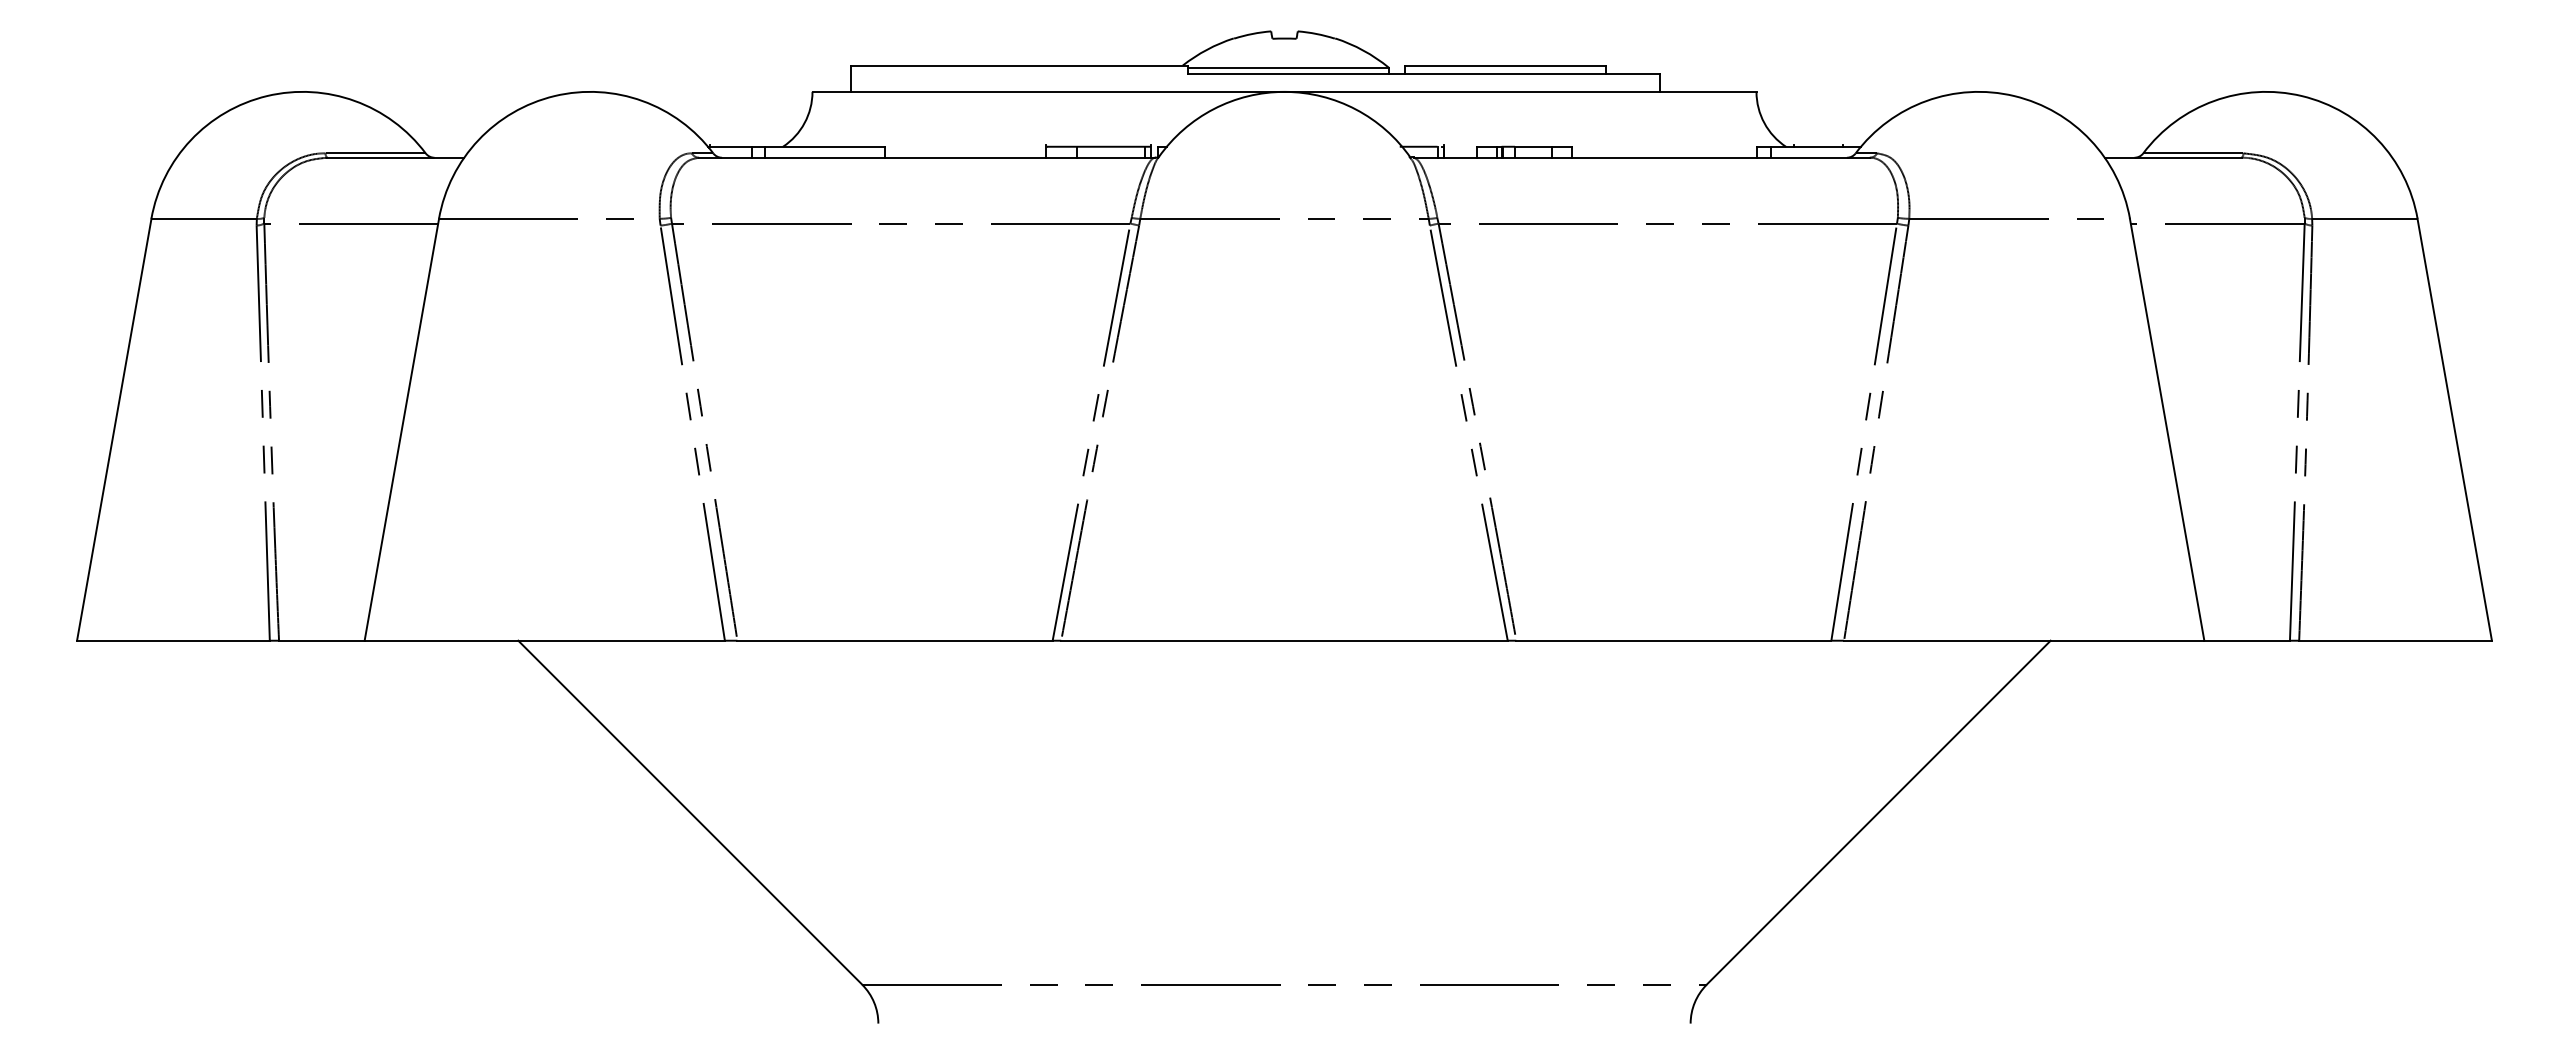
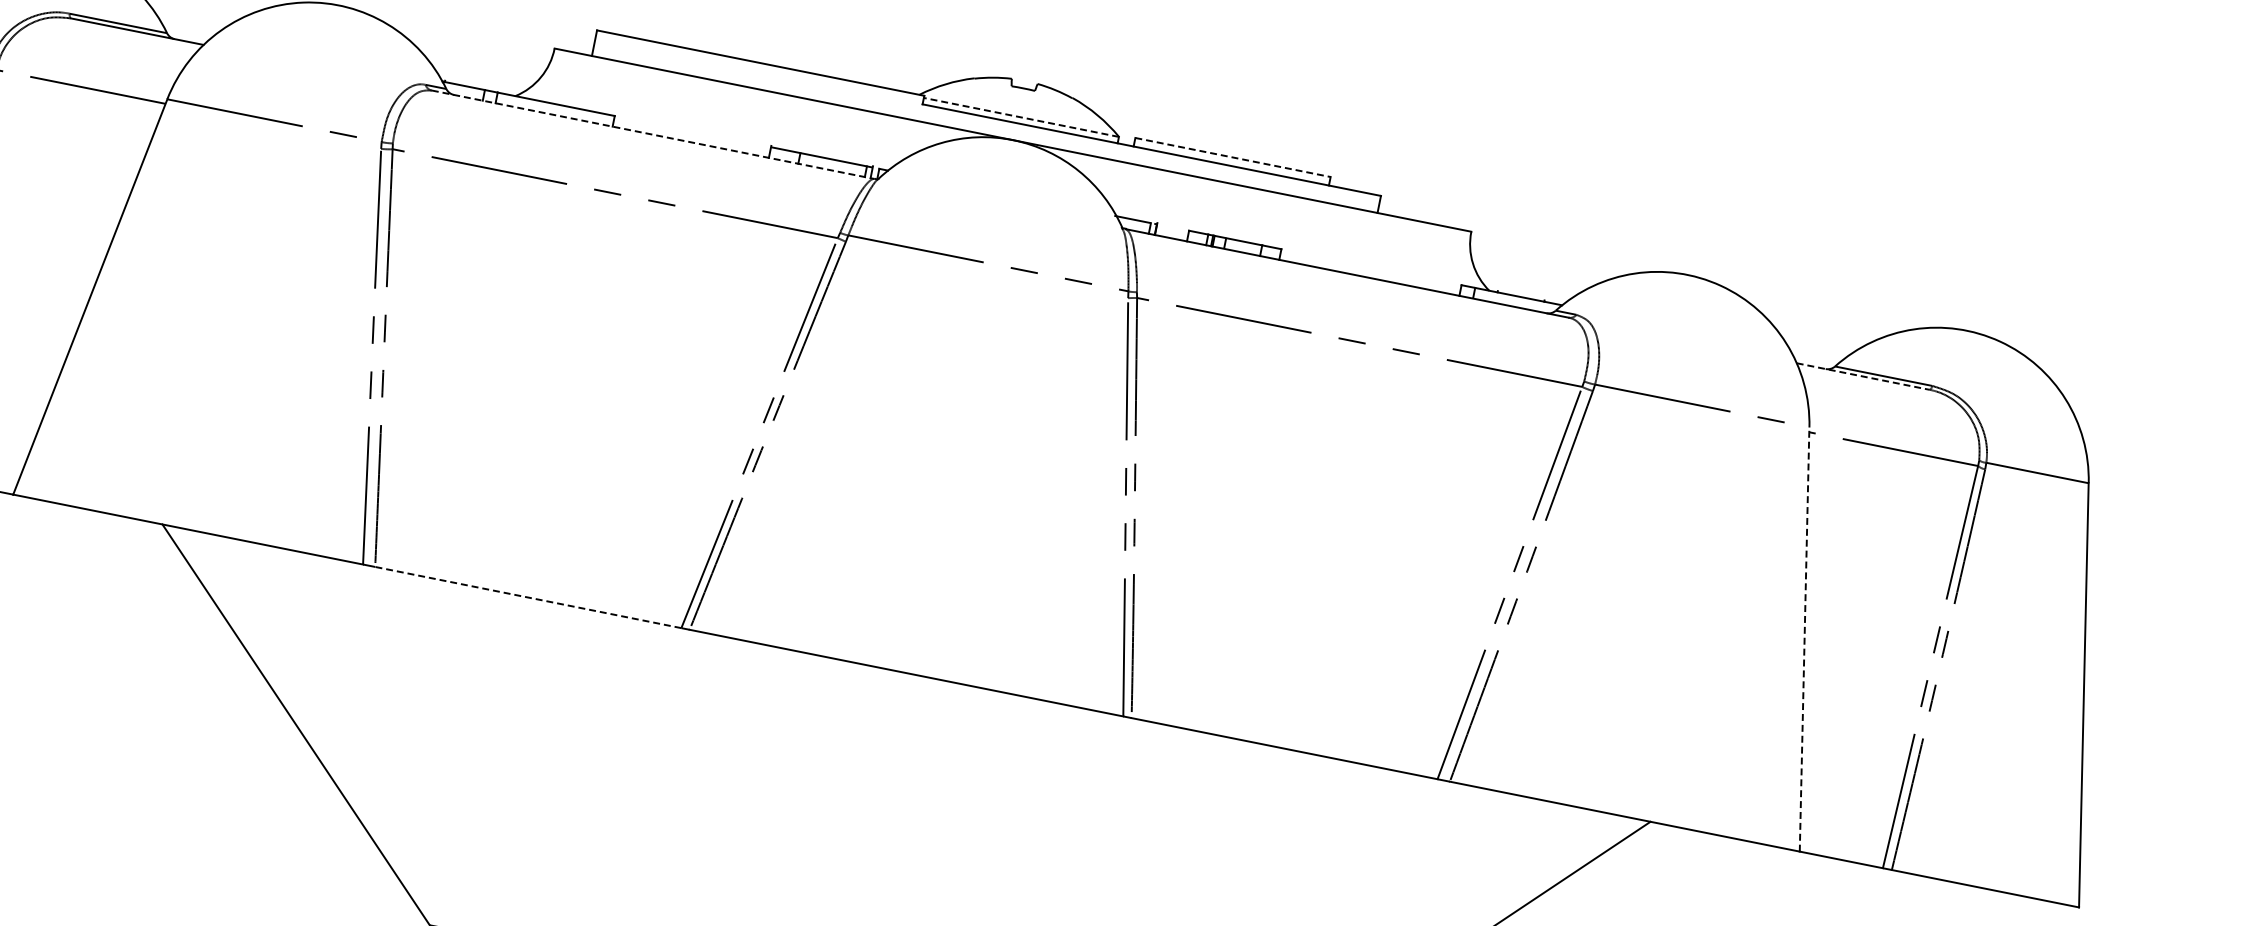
line: (1505, 65) -> (1232, 157), solid -> dashed
line: (1287, 67) -> (1020, 117), solid -> dashed
line: (927, 157) -> (653, 134), solid -> dashed
line: (2173, 157) -> (1863, 376), solid -> dashed
line: (2167, 429) -> (1804, 639), solid -> dashed
line: (895, 640) -> (528, 597), solid -> dashed

